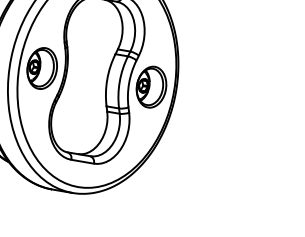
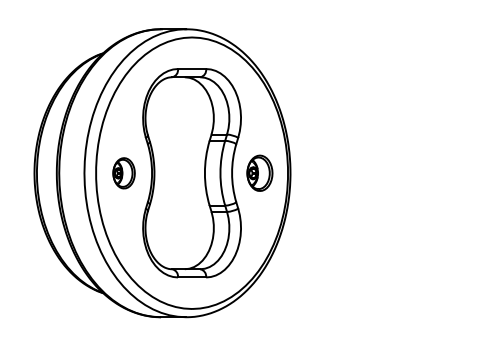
part: (41, 68) -> (123, 173), size x0.6
part: (151, 87) -> (259, 173), size x0.7

